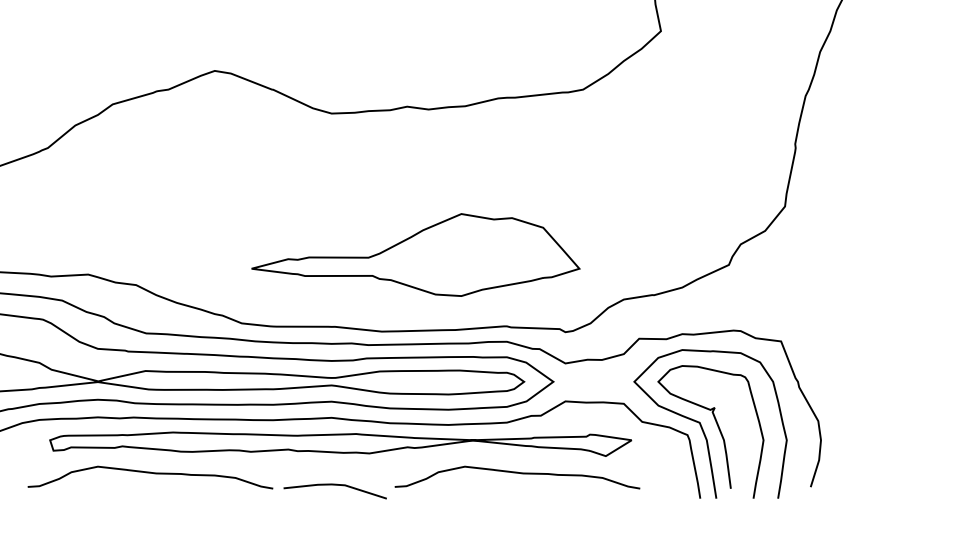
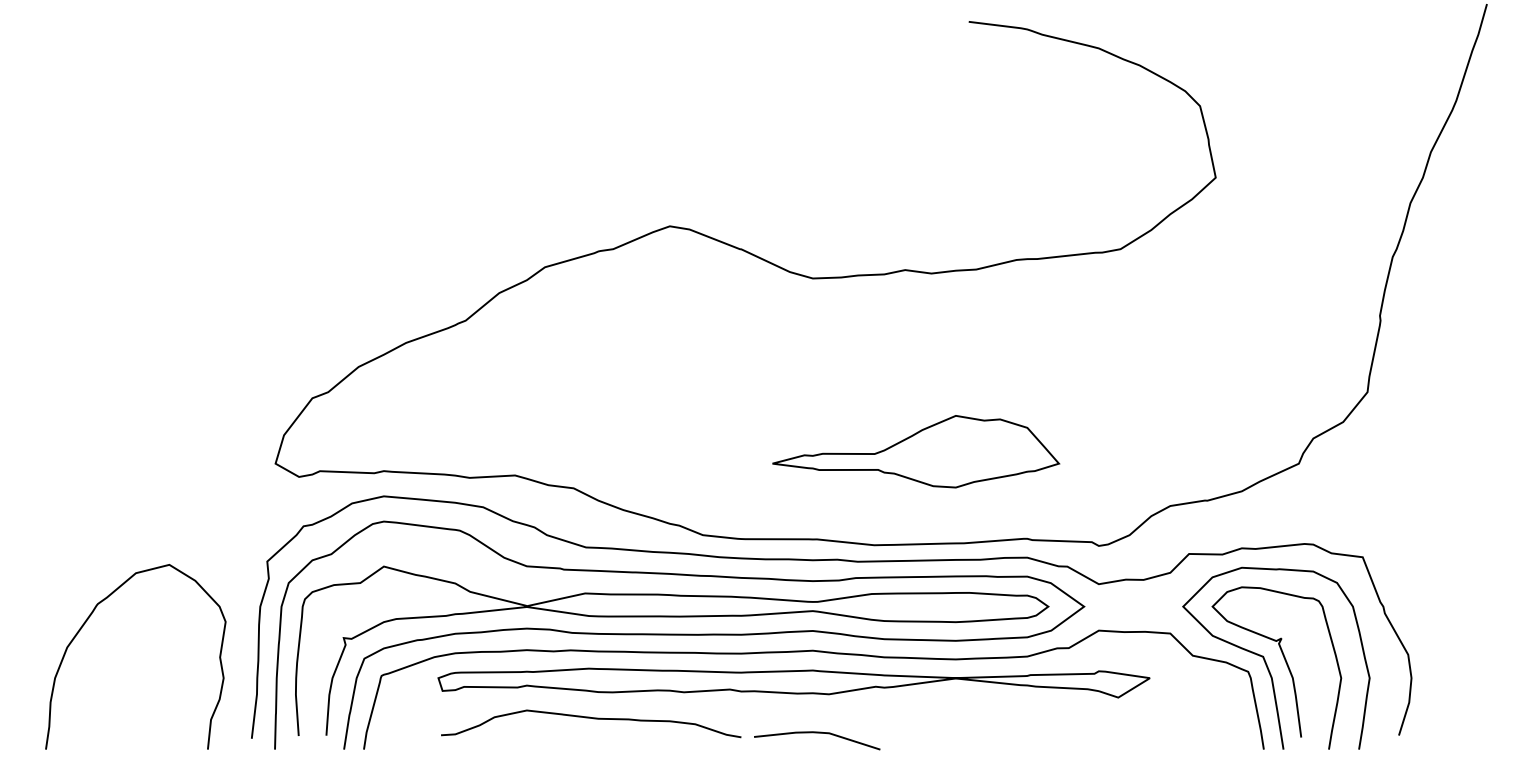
part: (416, 254) -> (916, 451), size x0.71
part: (340, 443) -> (793, 682), moved
curve: (519, 474) -> (1042, 719), removed

